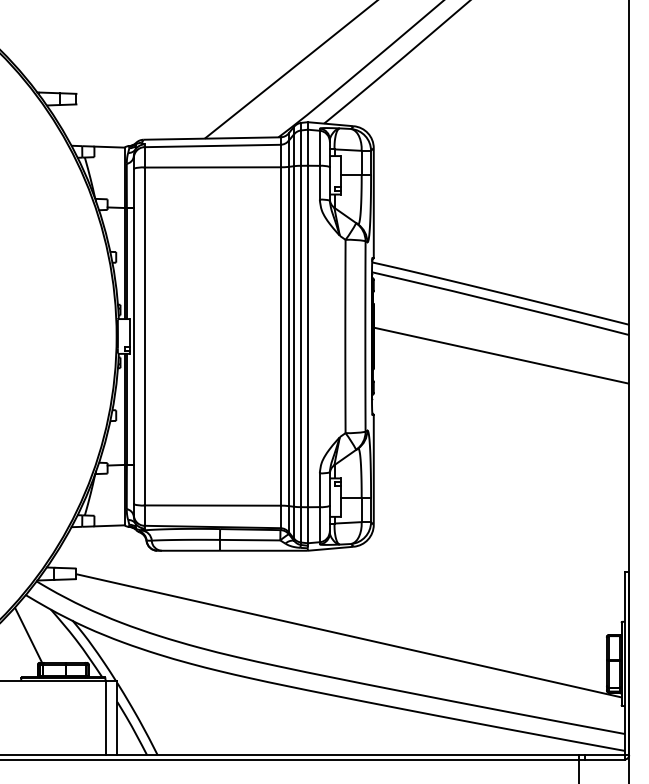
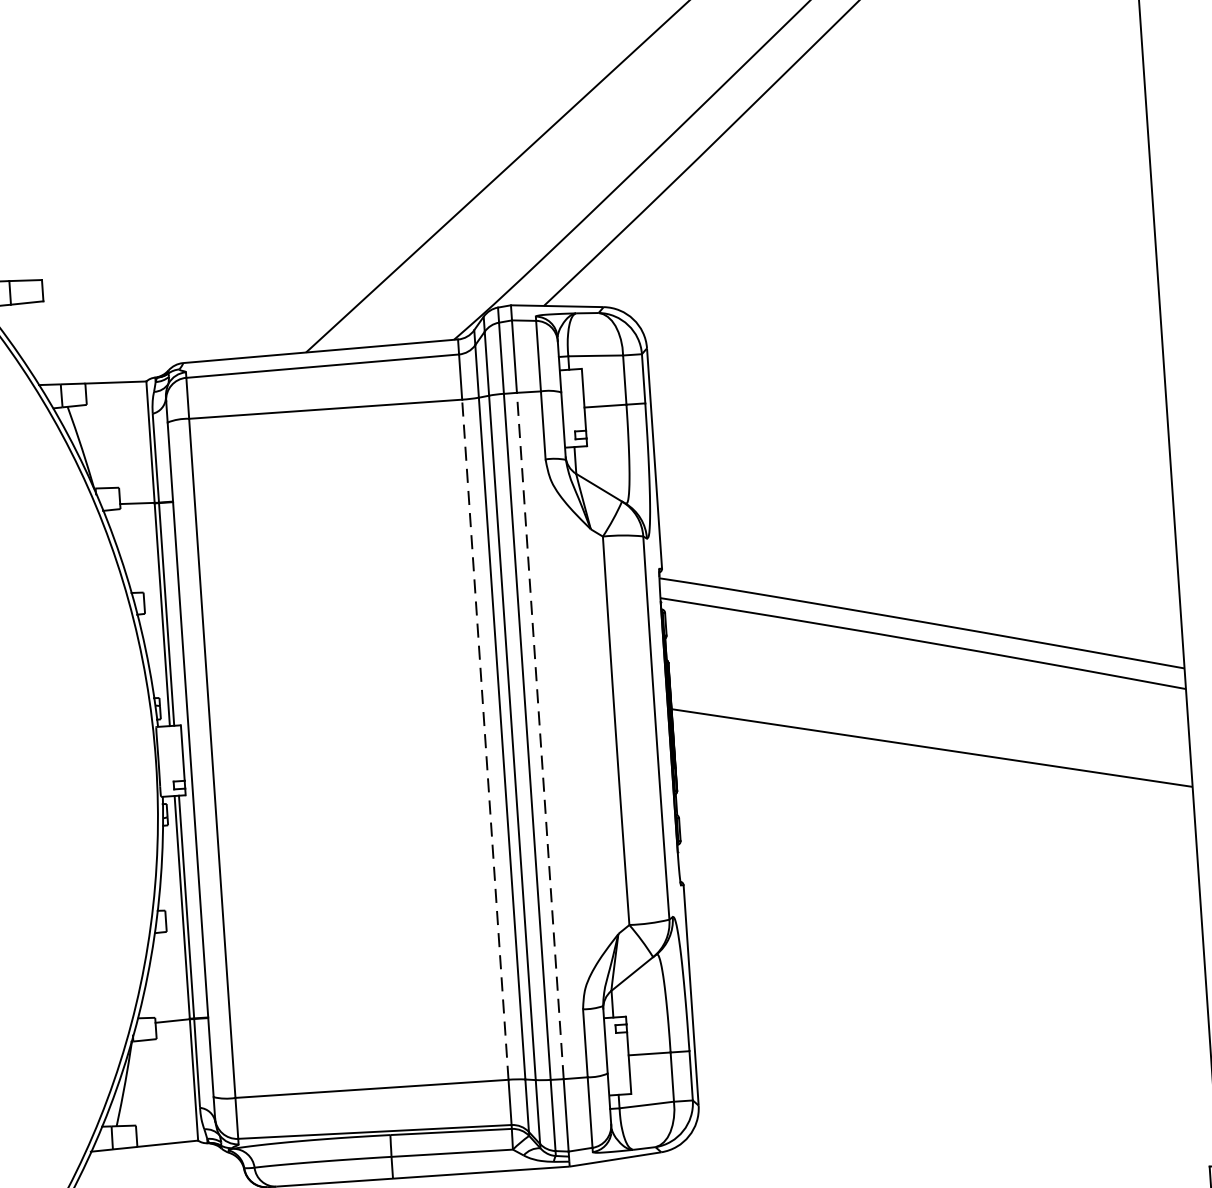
line: (280, 336) -> (485, 739), solid -> dashed
line: (307, 336) -> (539, 736), solid -> dashed

